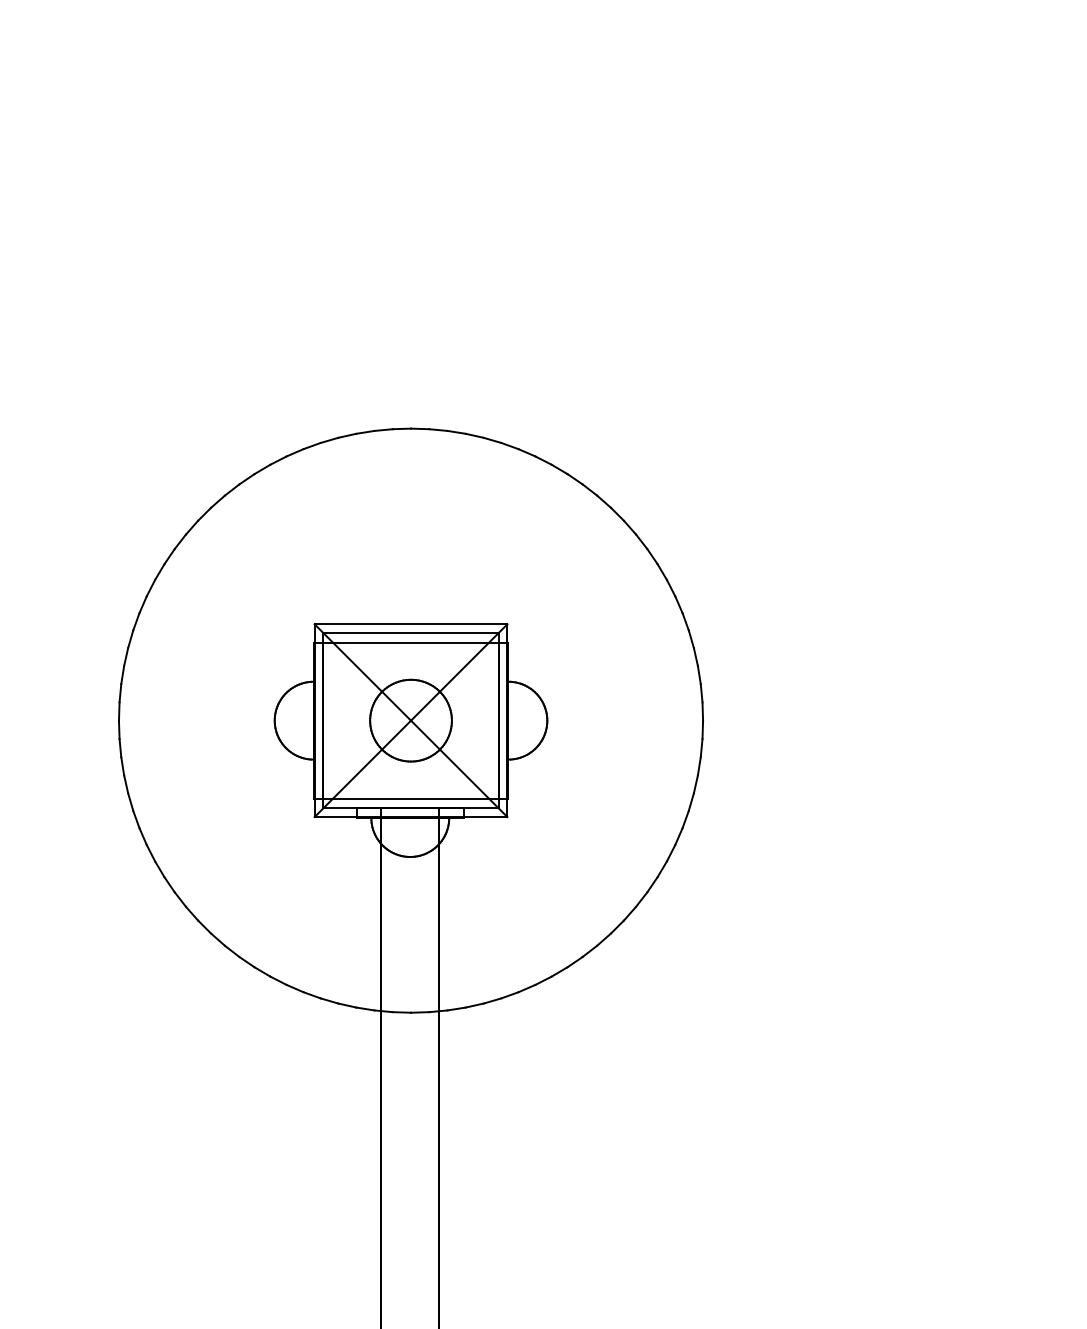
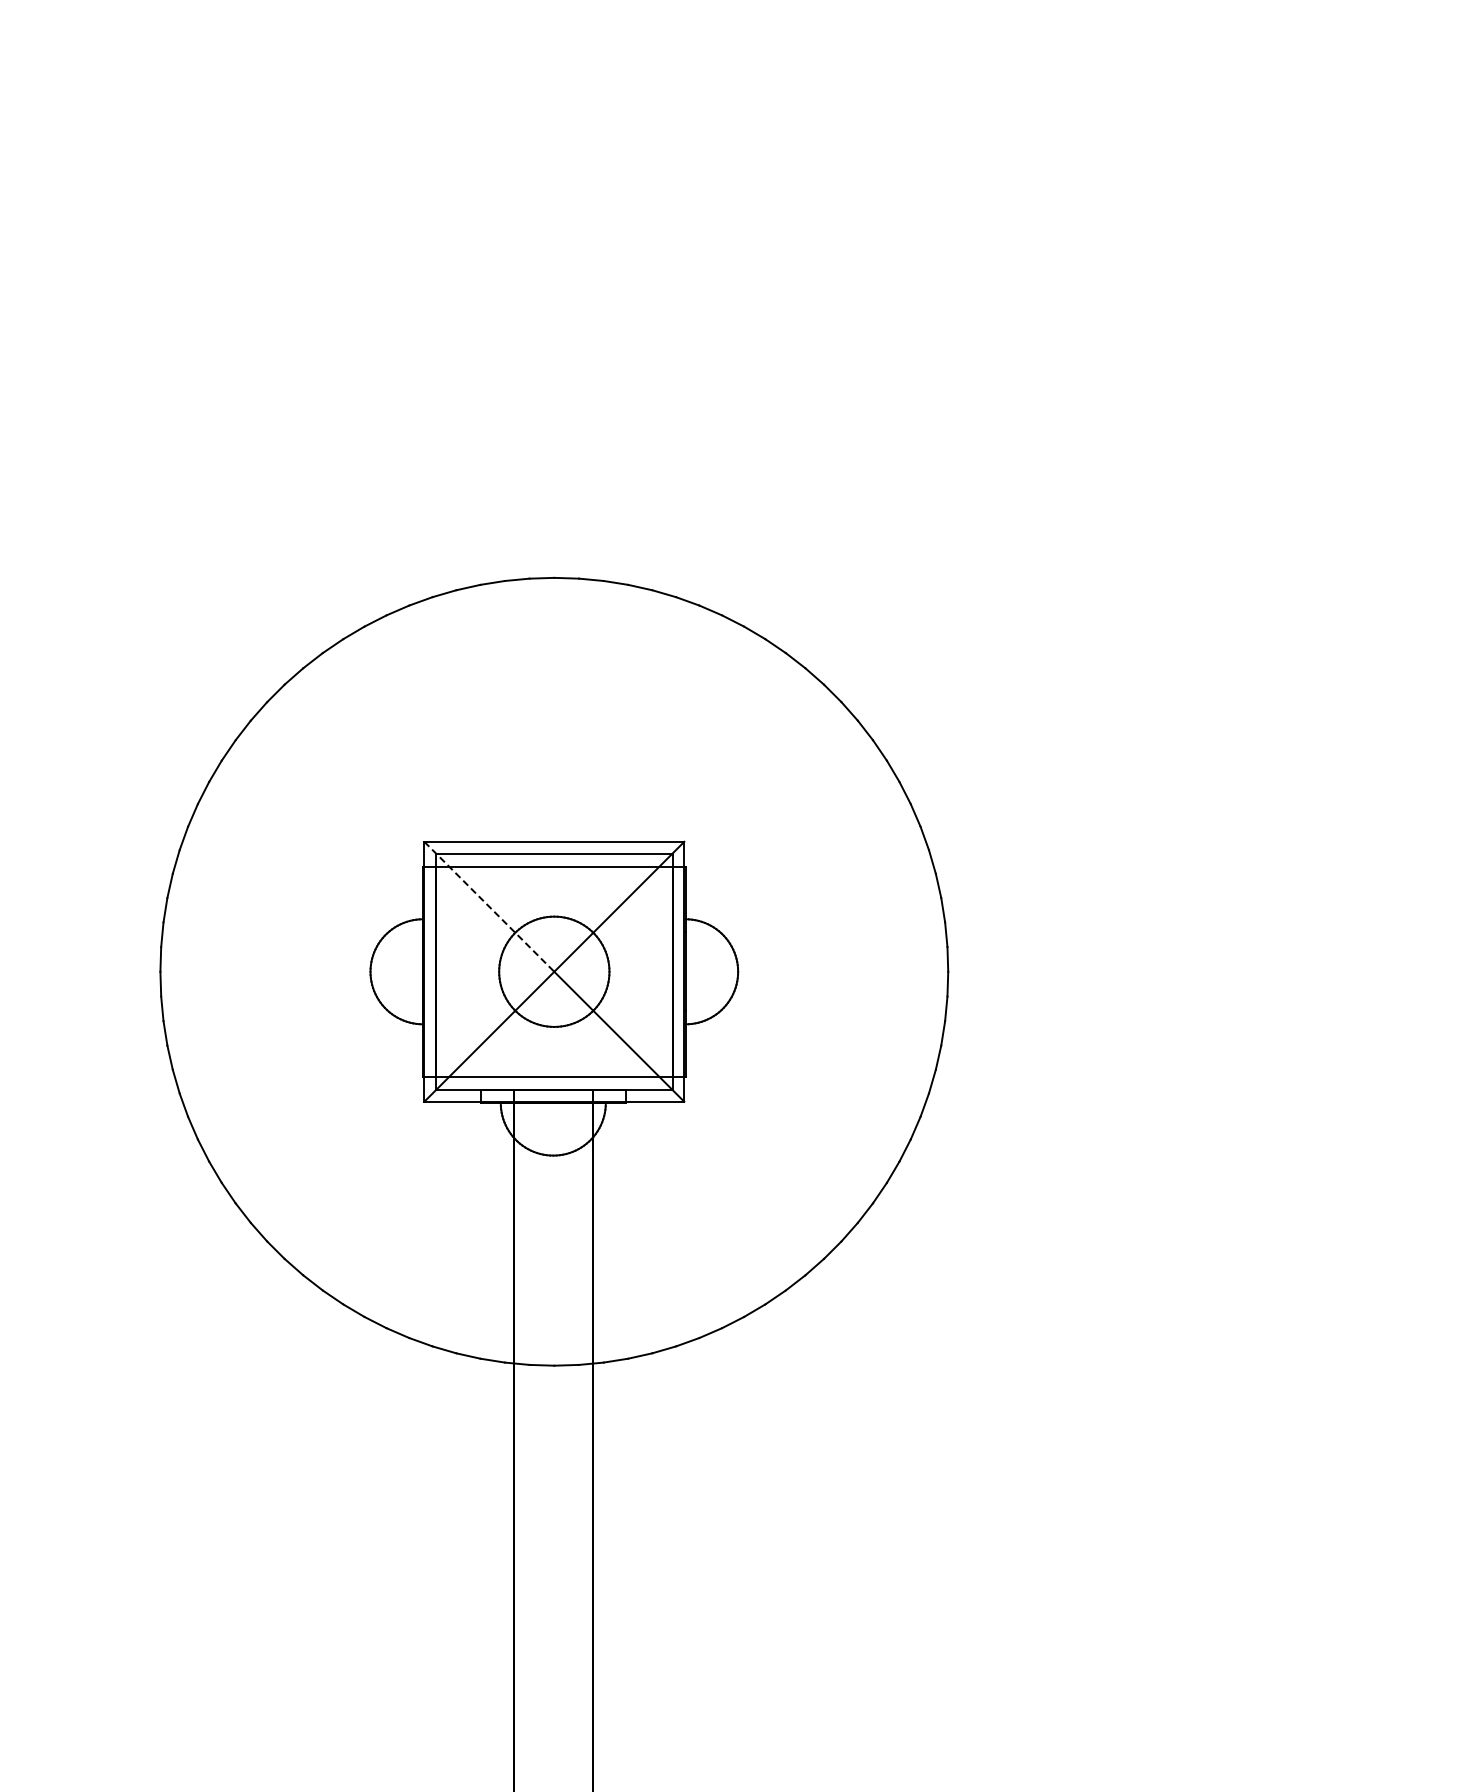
line: (362, 672) -> (489, 906), solid -> dashed

